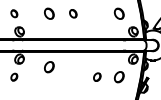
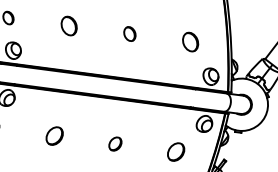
part: (73, 13) -> (130, 33), moved
part: (49, 67) -> (54, 136), moved
part: (97, 76) -> (115, 142), moved

